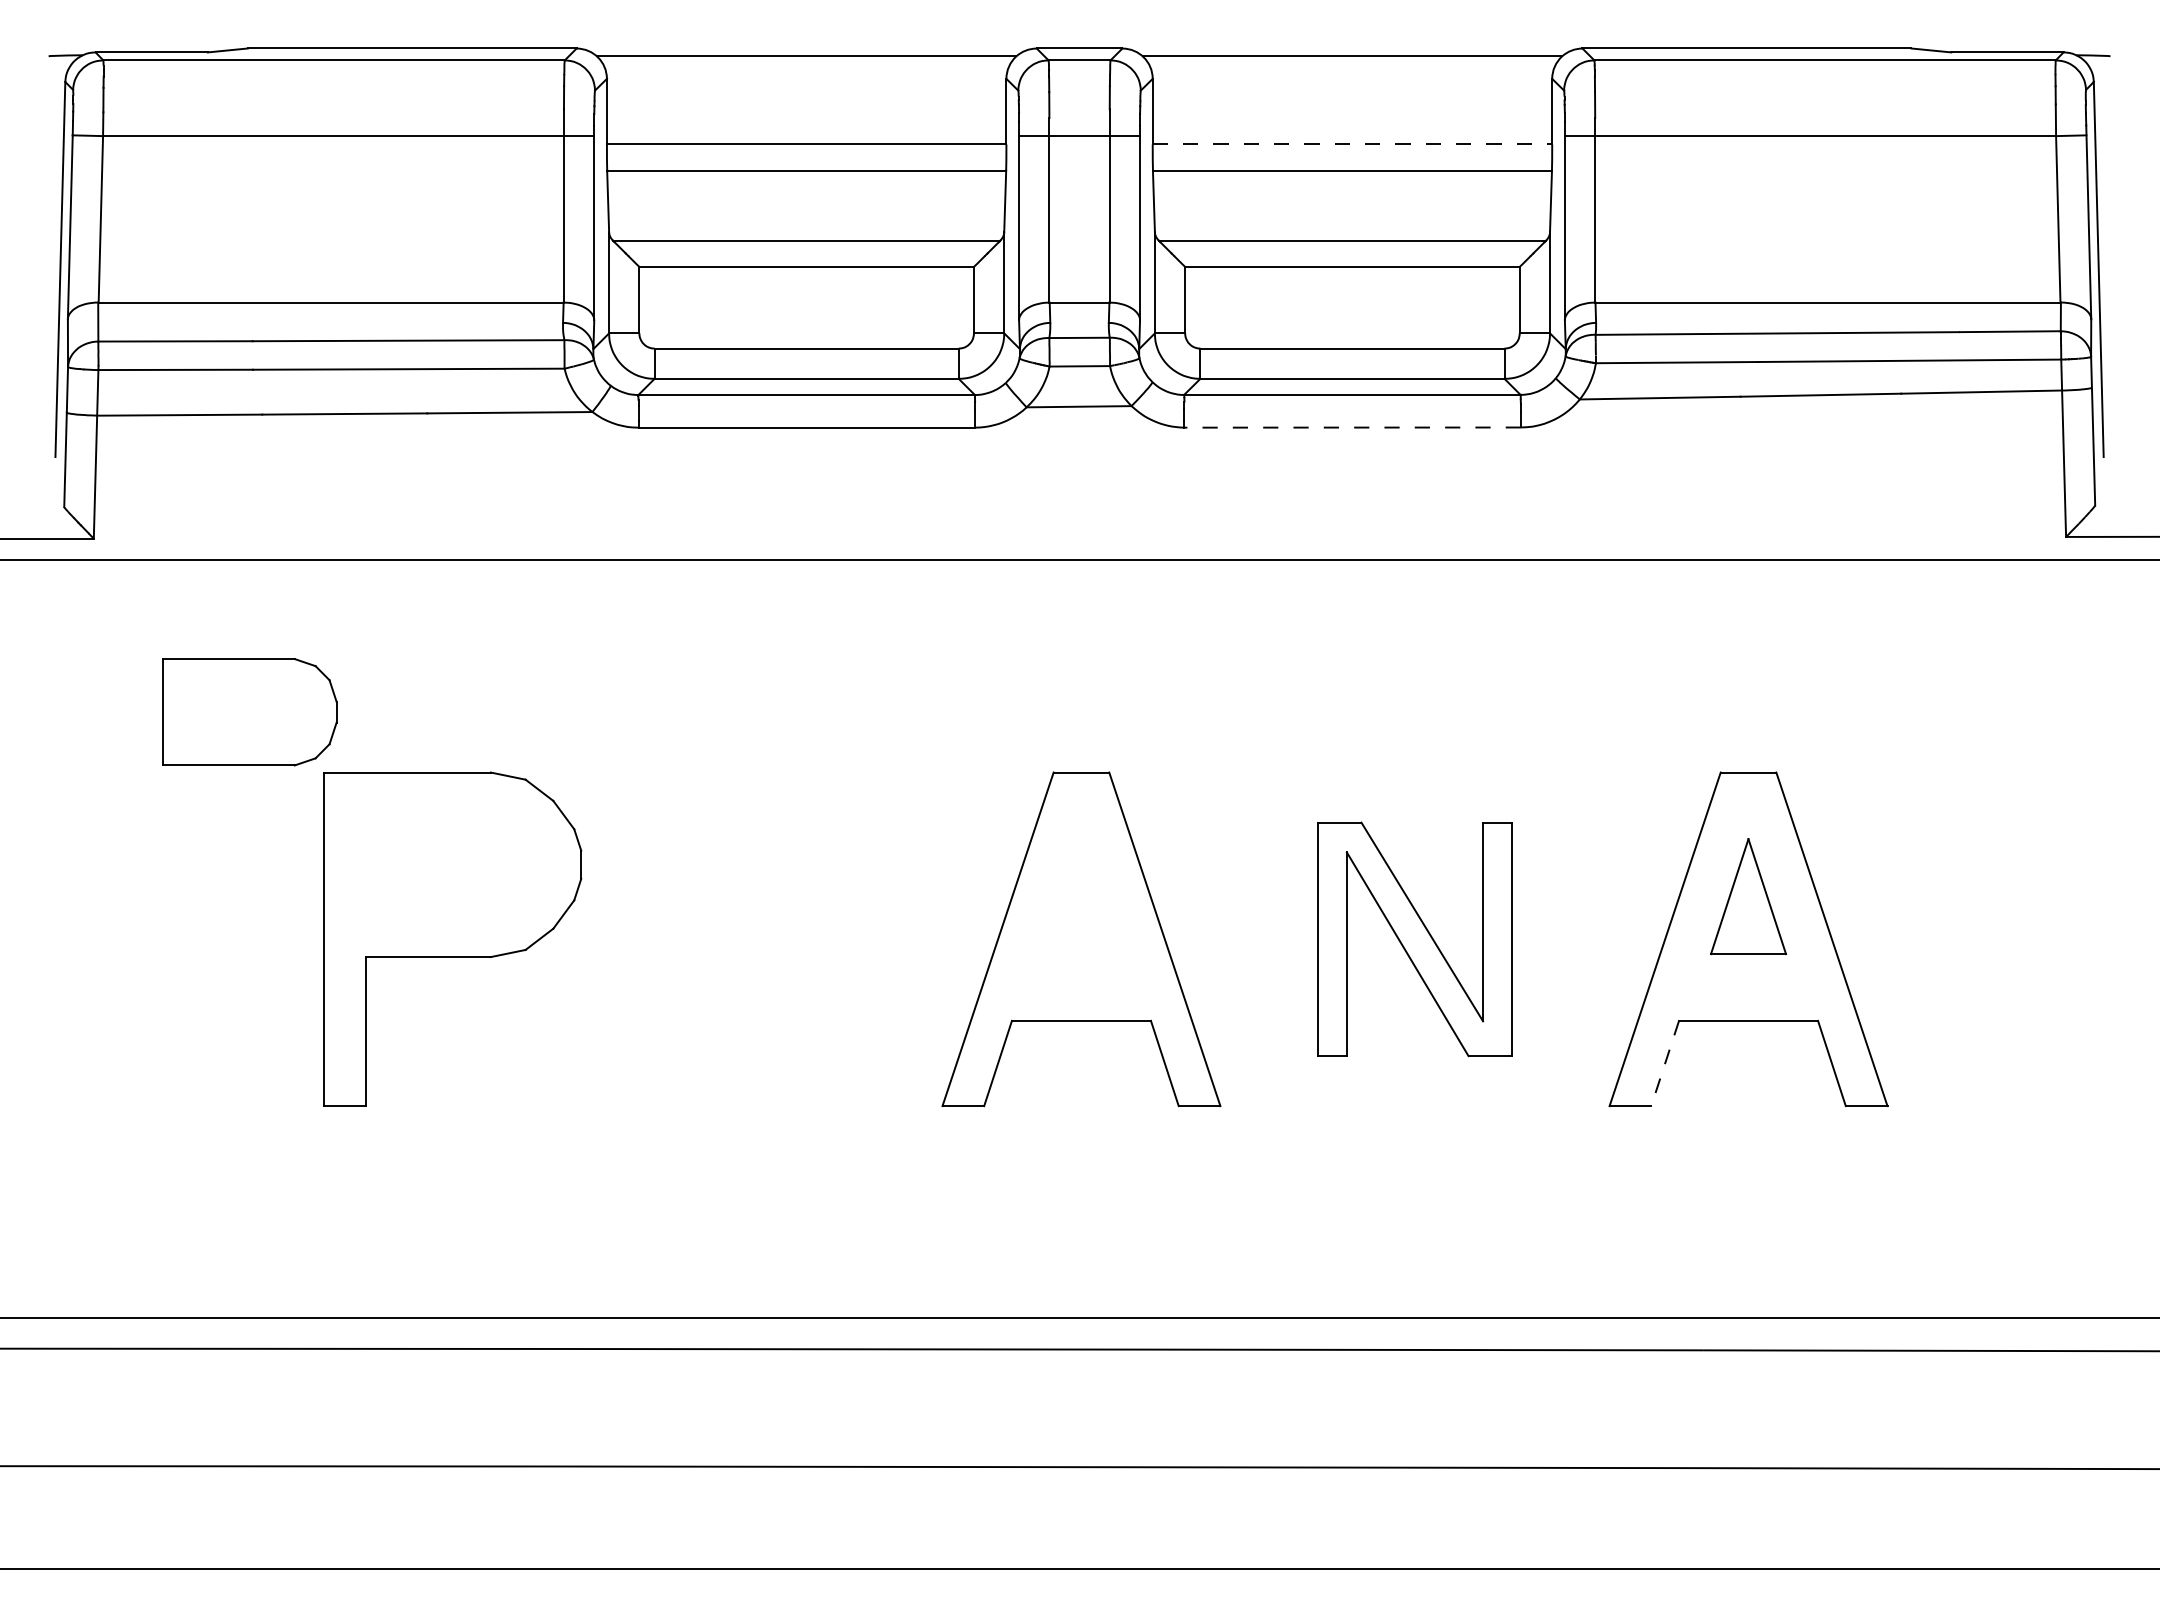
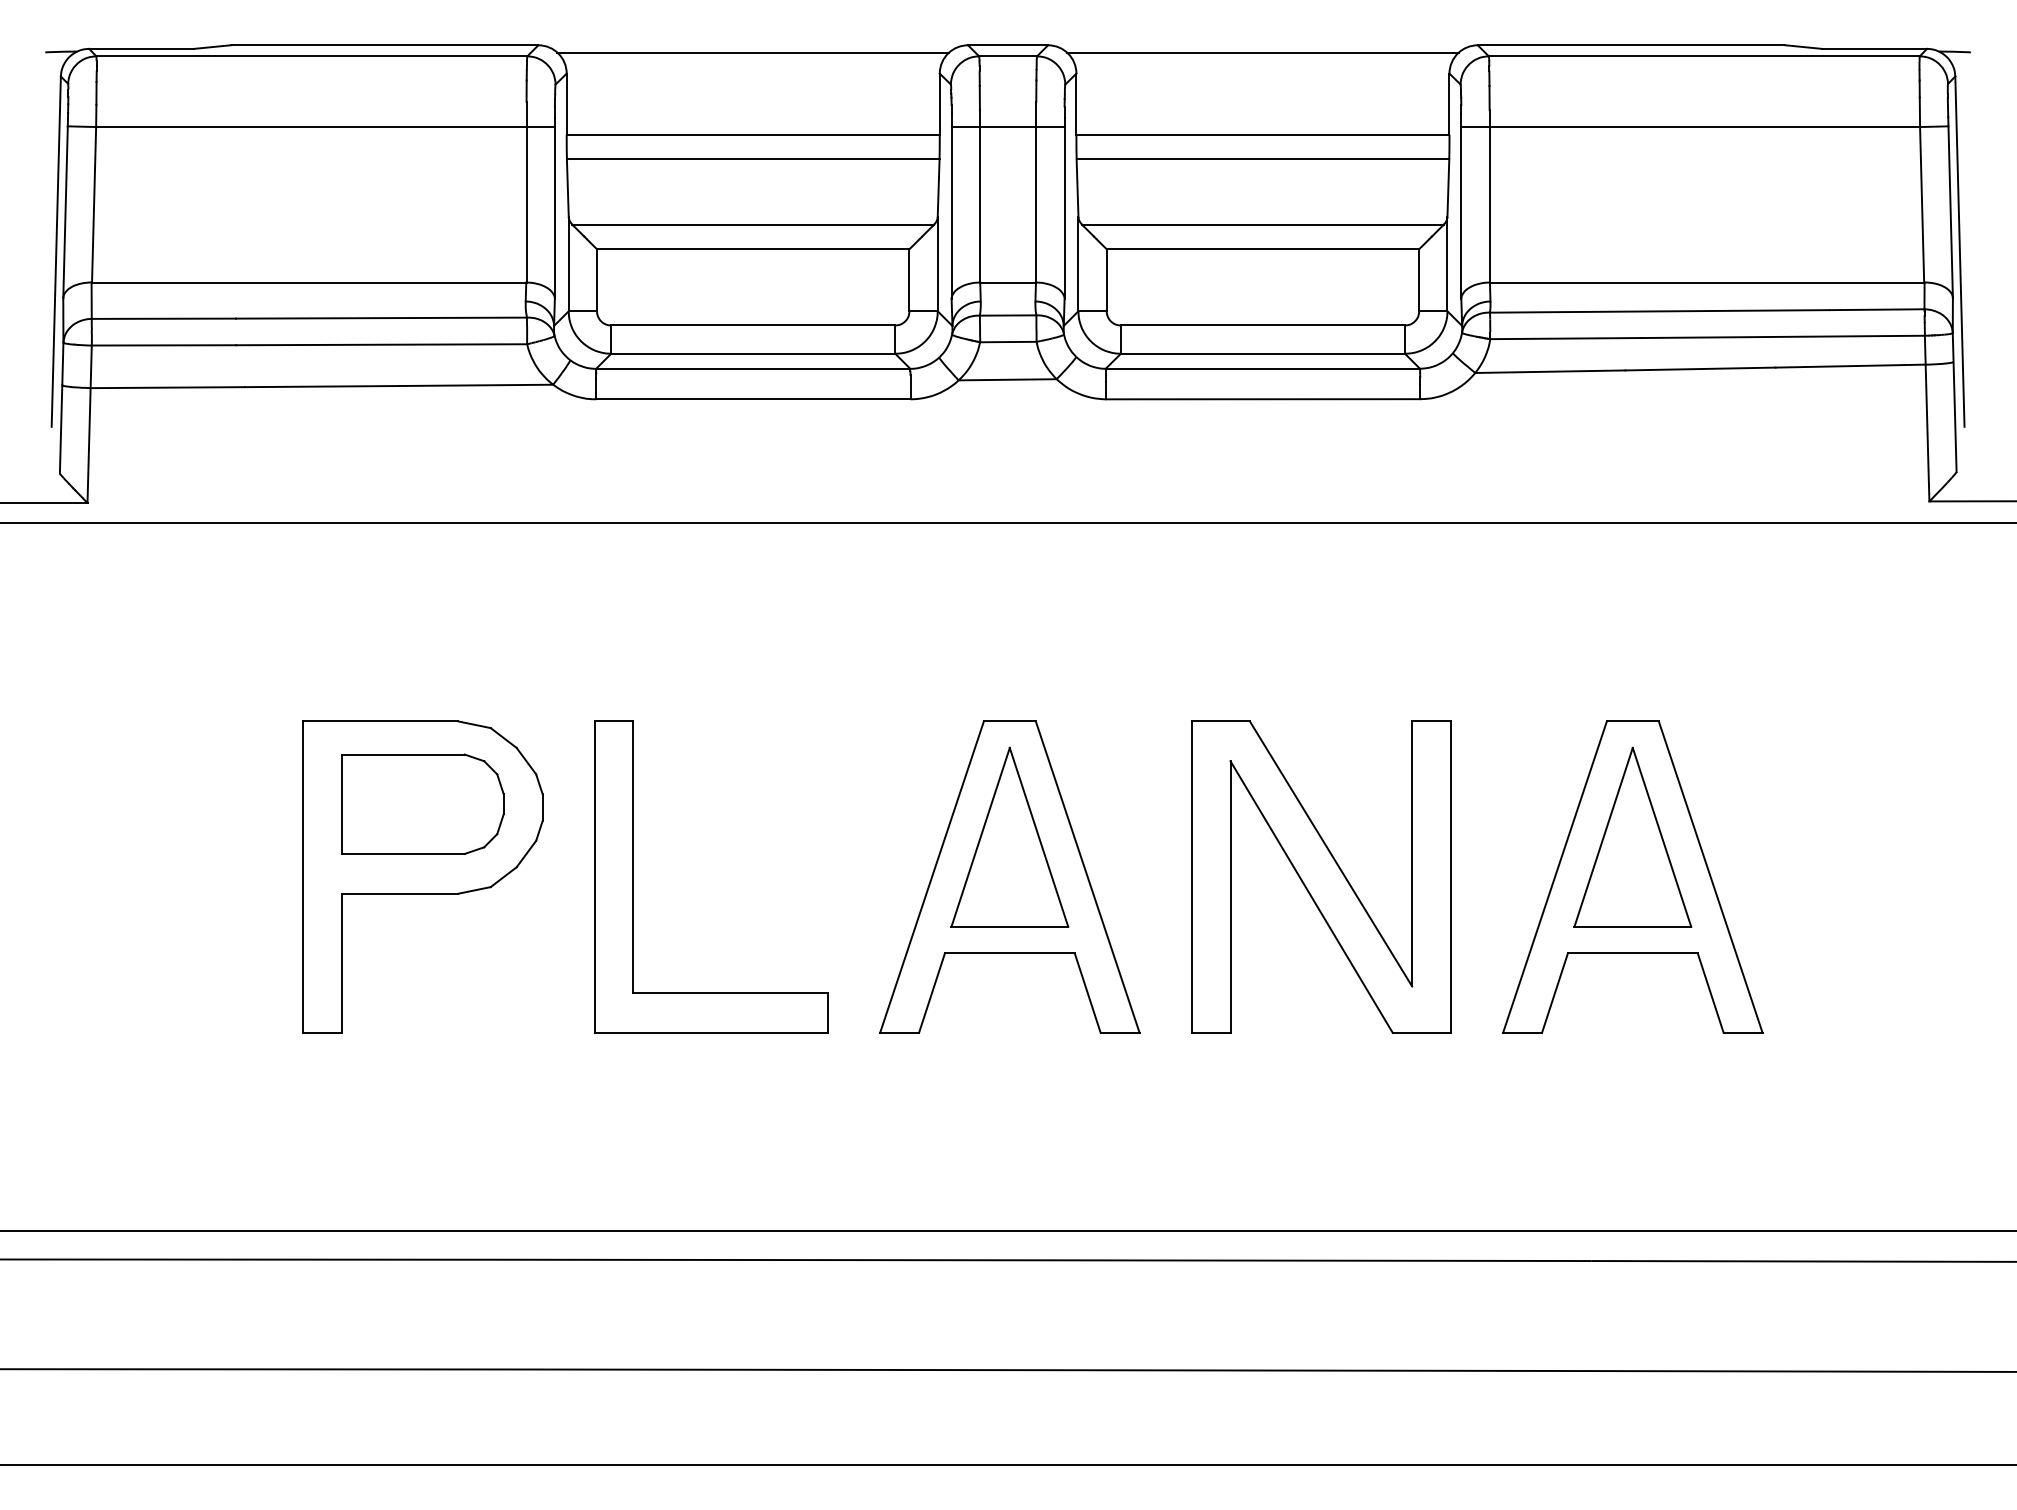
line: (1352, 144) -> (1262, 134), dashed -> solid
line: (1352, 427) -> (1262, 399), dashed -> solid
part: (249, 712) -> (422, 804), moved
part: (1081, 896) -> (1009, 837), added
part: (1748, 896) -> (1632, 837), size x1.67
part: (678, 939) -> (633, 877), added
part: (1414, 939) -> (1320, 877), size x1.43
line: (1665, 1063) -> (1555, 993), dashed -> solid

